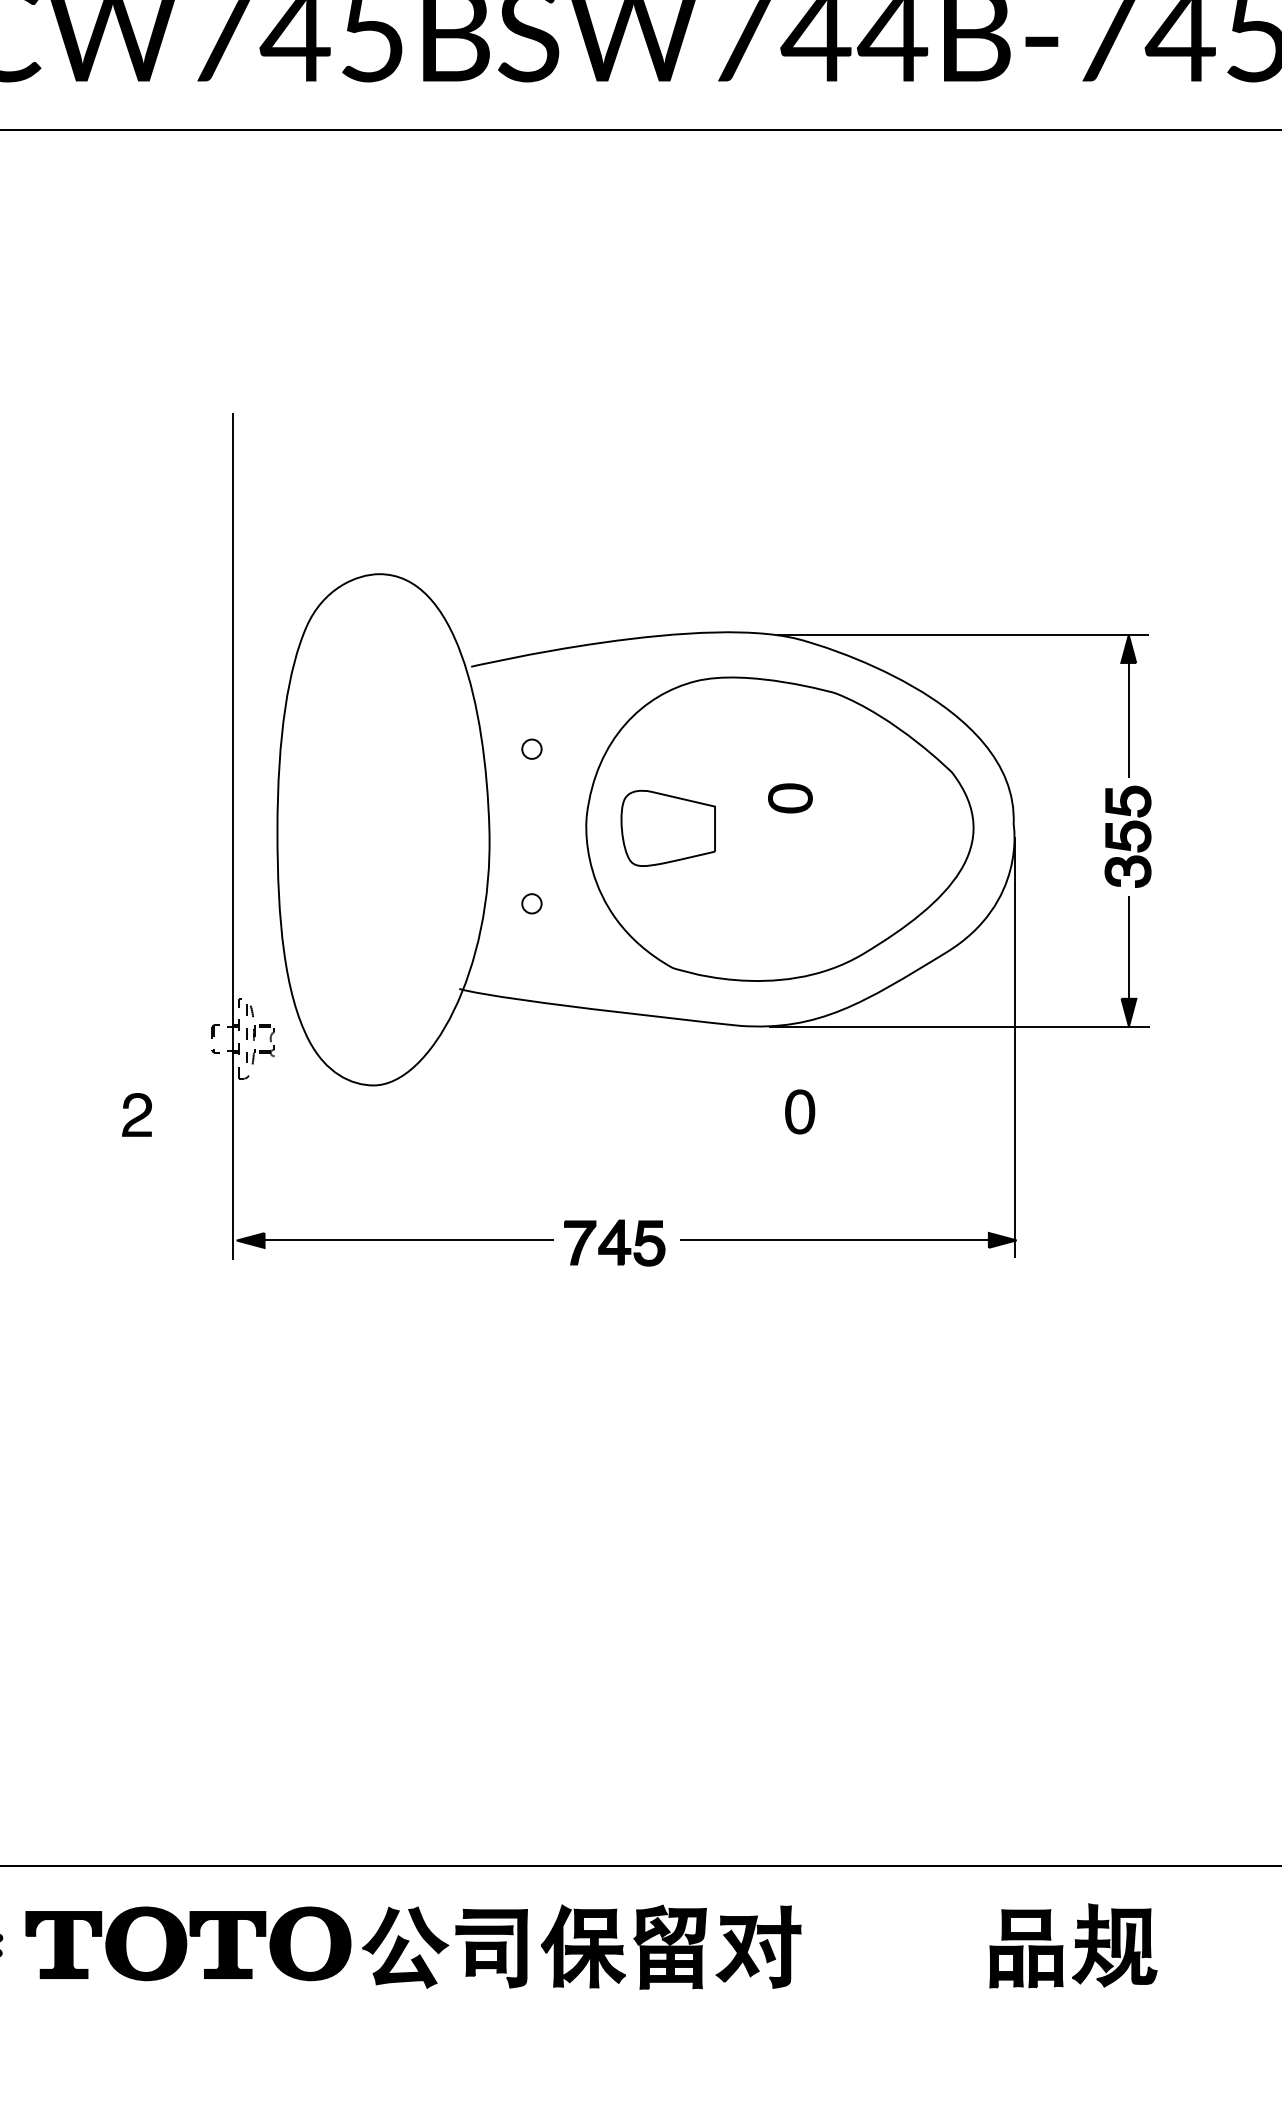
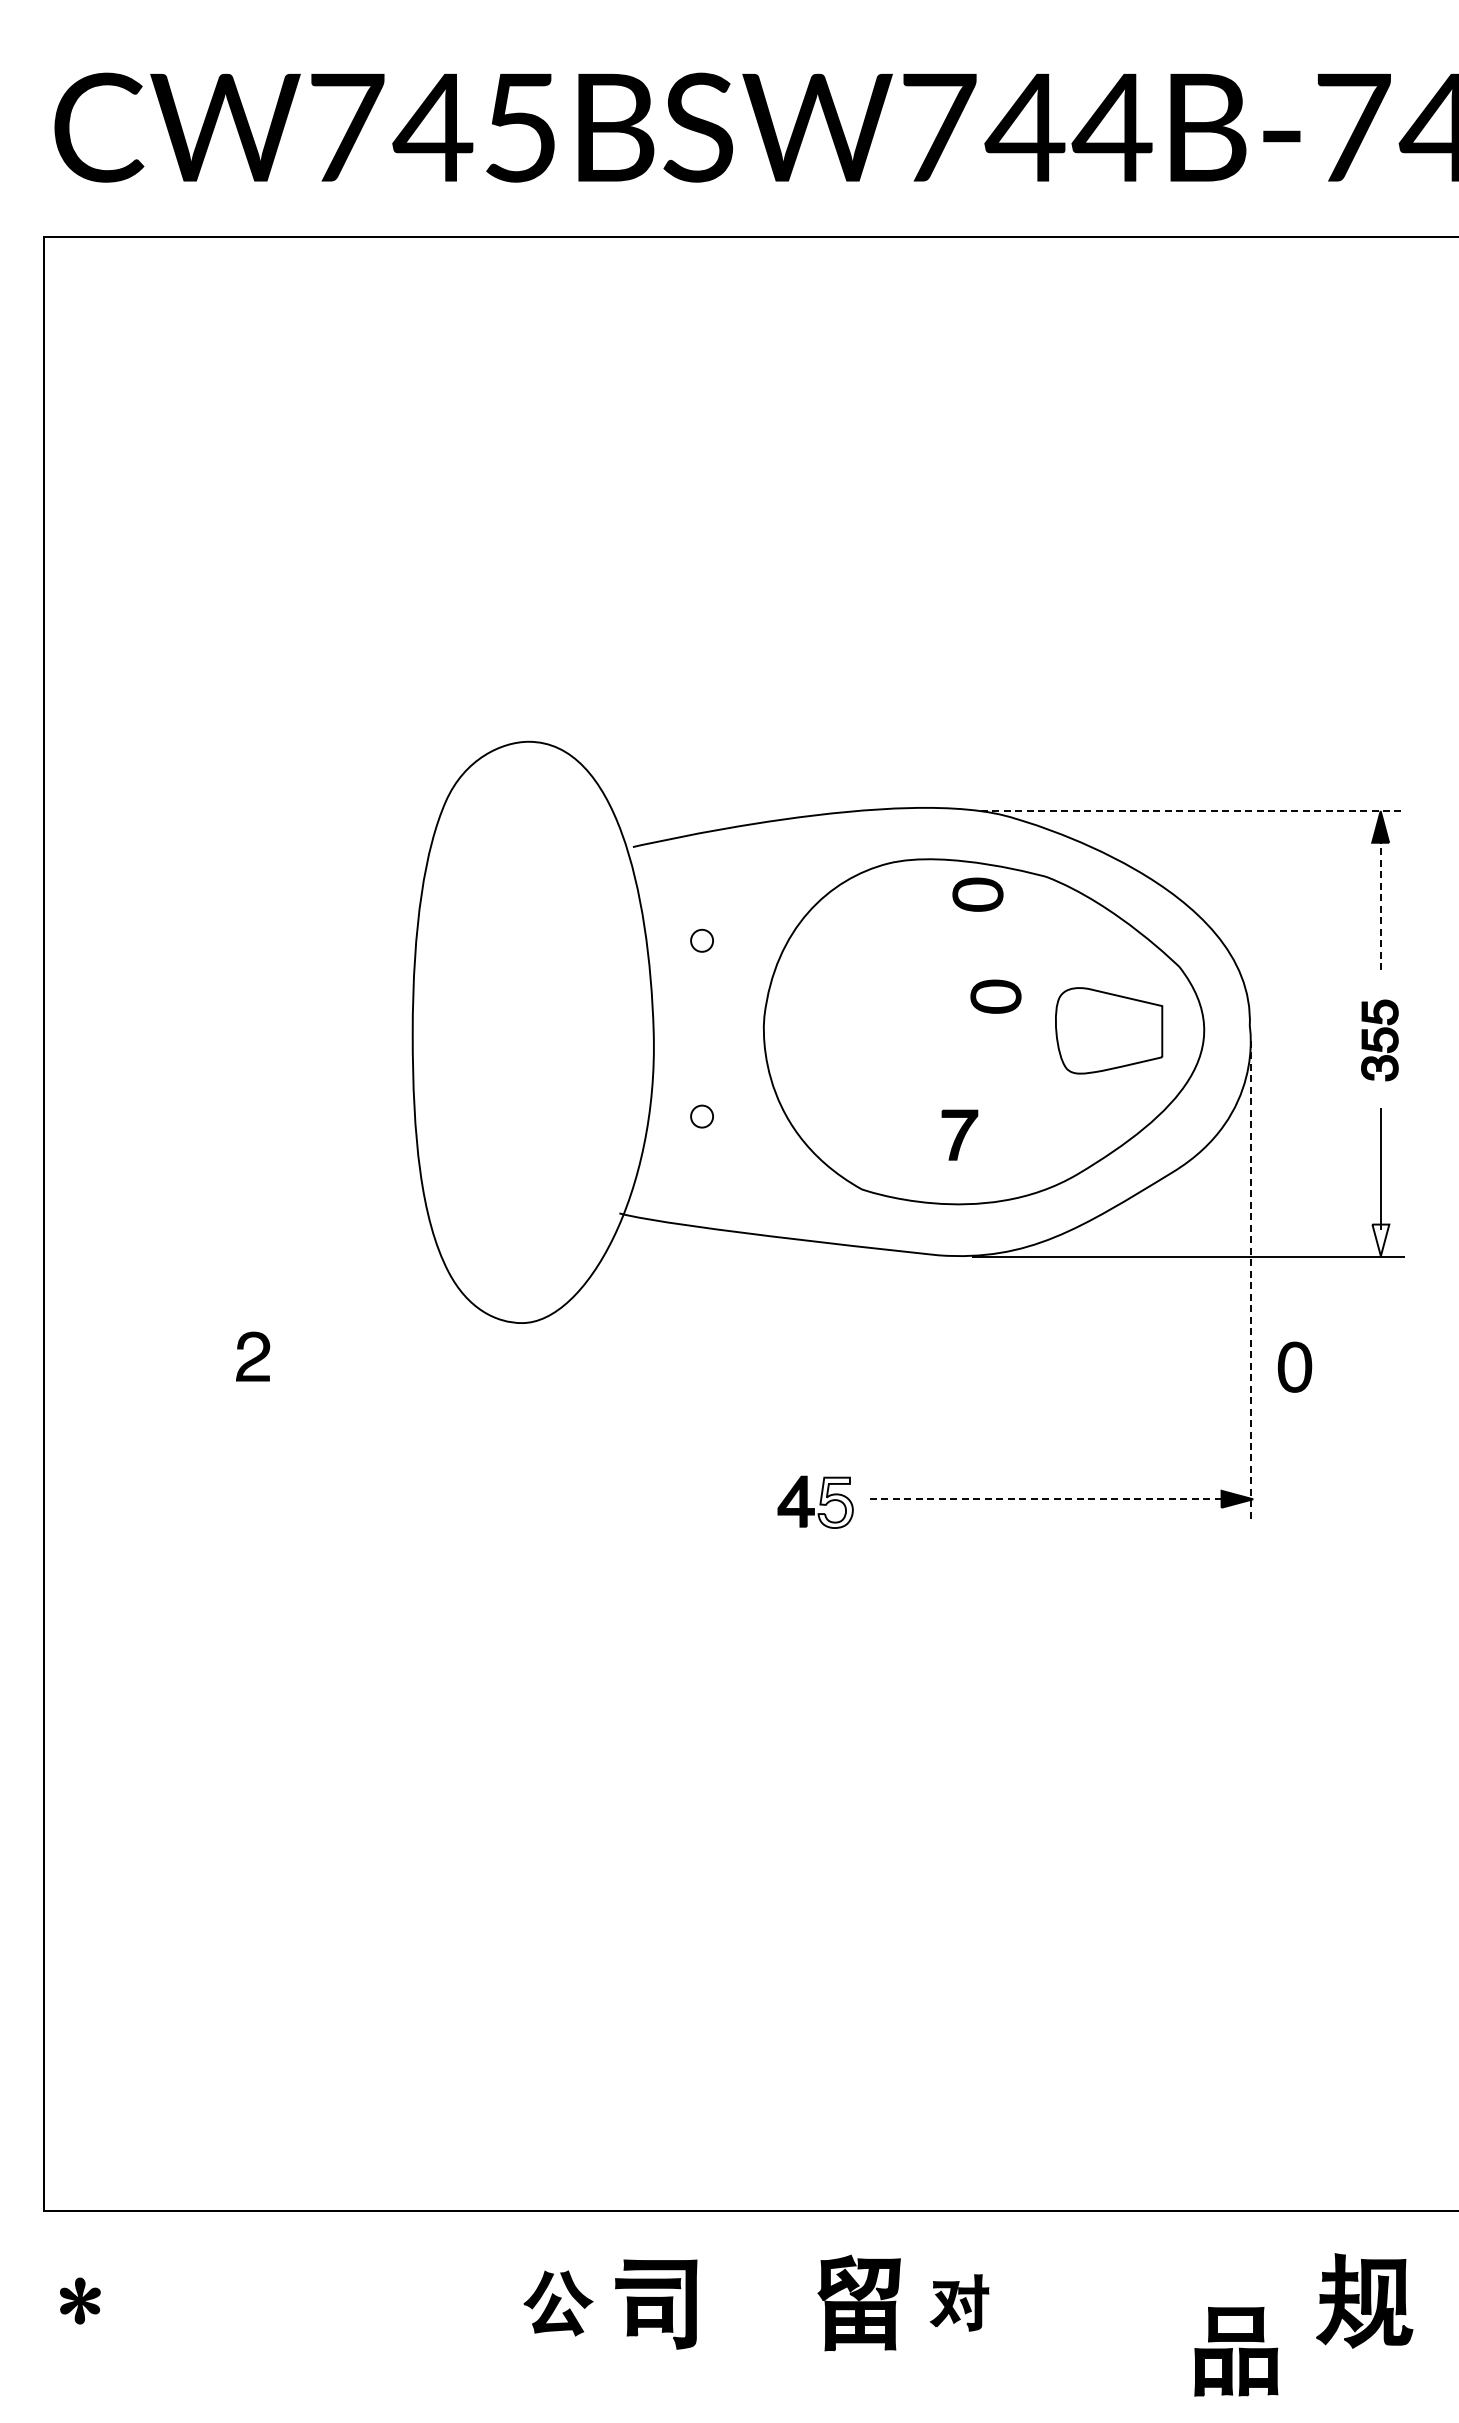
line: (963, 634) -> (1192, 810), solid -> dashed
part: (774, 708) -> (977, 894), added
line: (1128, 718) -> (1380, 905), solid -> dashed
part: (668, 828) -> (1109, 1030), moved
part: (233, 836) -> (362, 1040), removed
part: (1127, 836) -> (1379, 1040), size x0.7
fill: (1128, 1012) -> (1380, 1240), removed
line: (1015, 1047) -> (1251, 1279), solid -> dashed
part: (800, 1111) -> (1295, 1366), moved
line: (836, 1240) -> (1048, 1499), solid -> dashed
part: (579, 1242) -> (959, 1134), moved
fill: (649, 1243) -> (835, 1502), removed
part: (188, 1943) -> (311, 2298), removed
part: (583, 1945) -> (760, 2301), removed
part: (758, 1946) -> (959, 2302), size x0.6
part: (405, 1947) -> (558, 2303), size x0.7
part: (1026, 1948) -> (1236, 2351), moved

